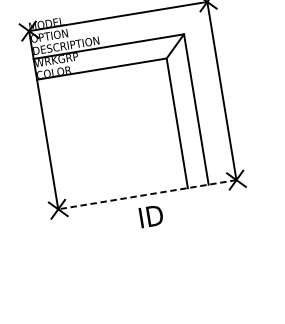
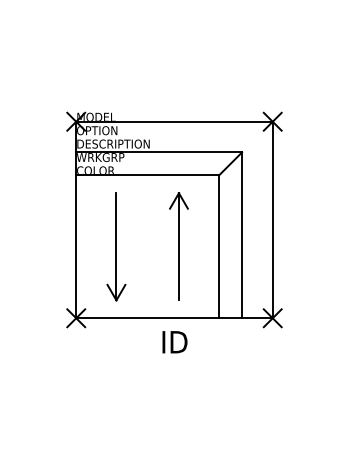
part: (140, 129) -> (178, 246), added
part: (84, 138) -> (116, 246), added
line: (147, 194) -> (174, 318), dashed -> solid

